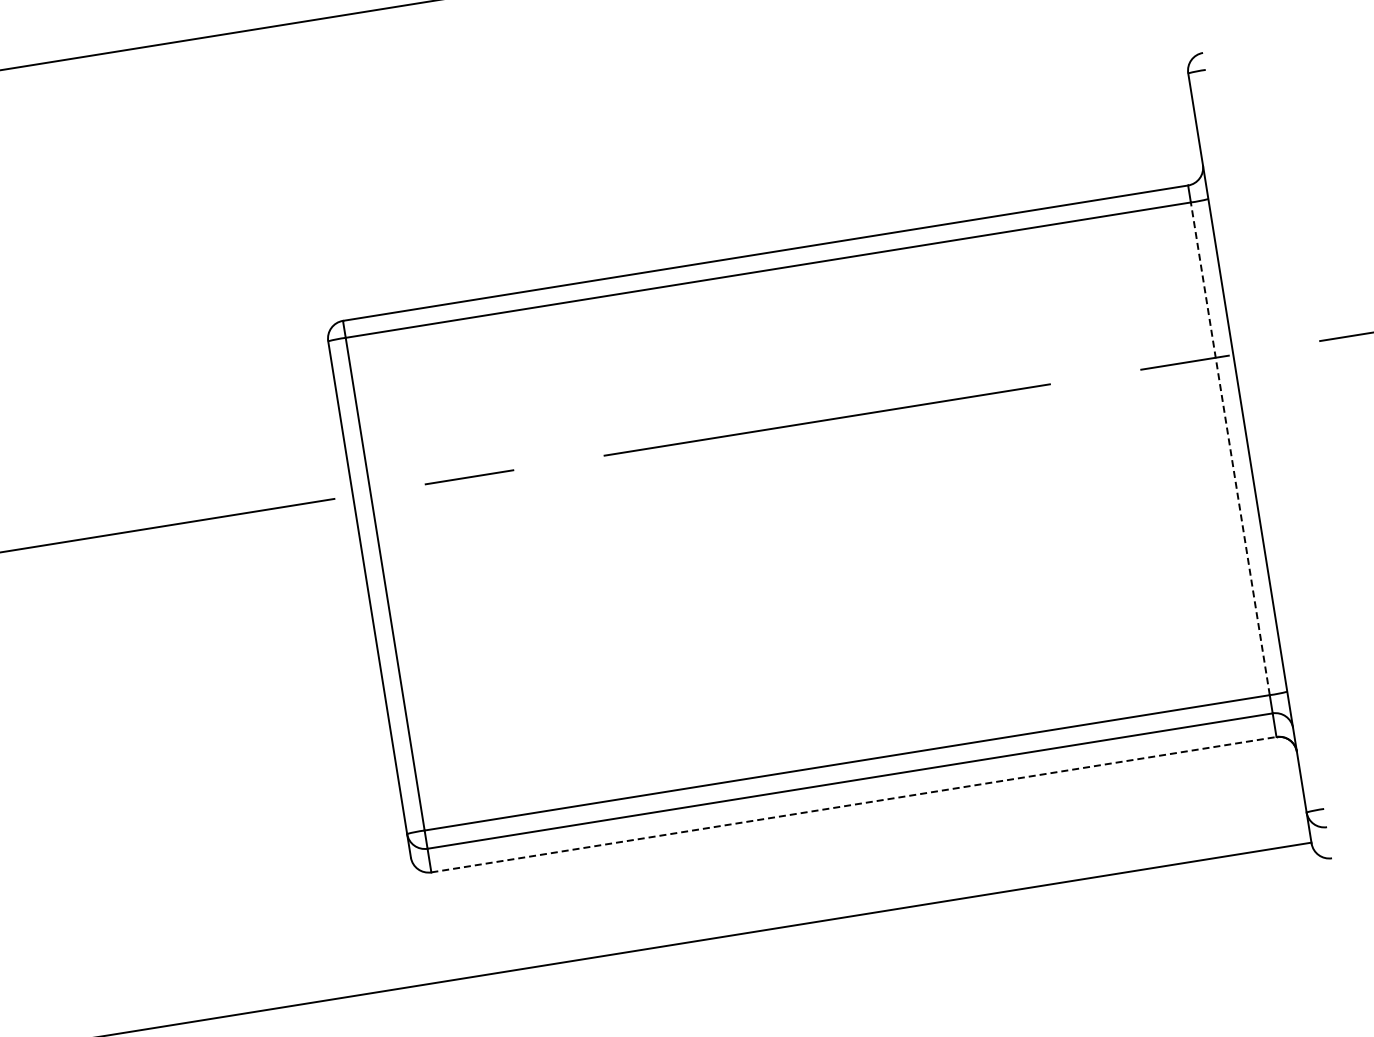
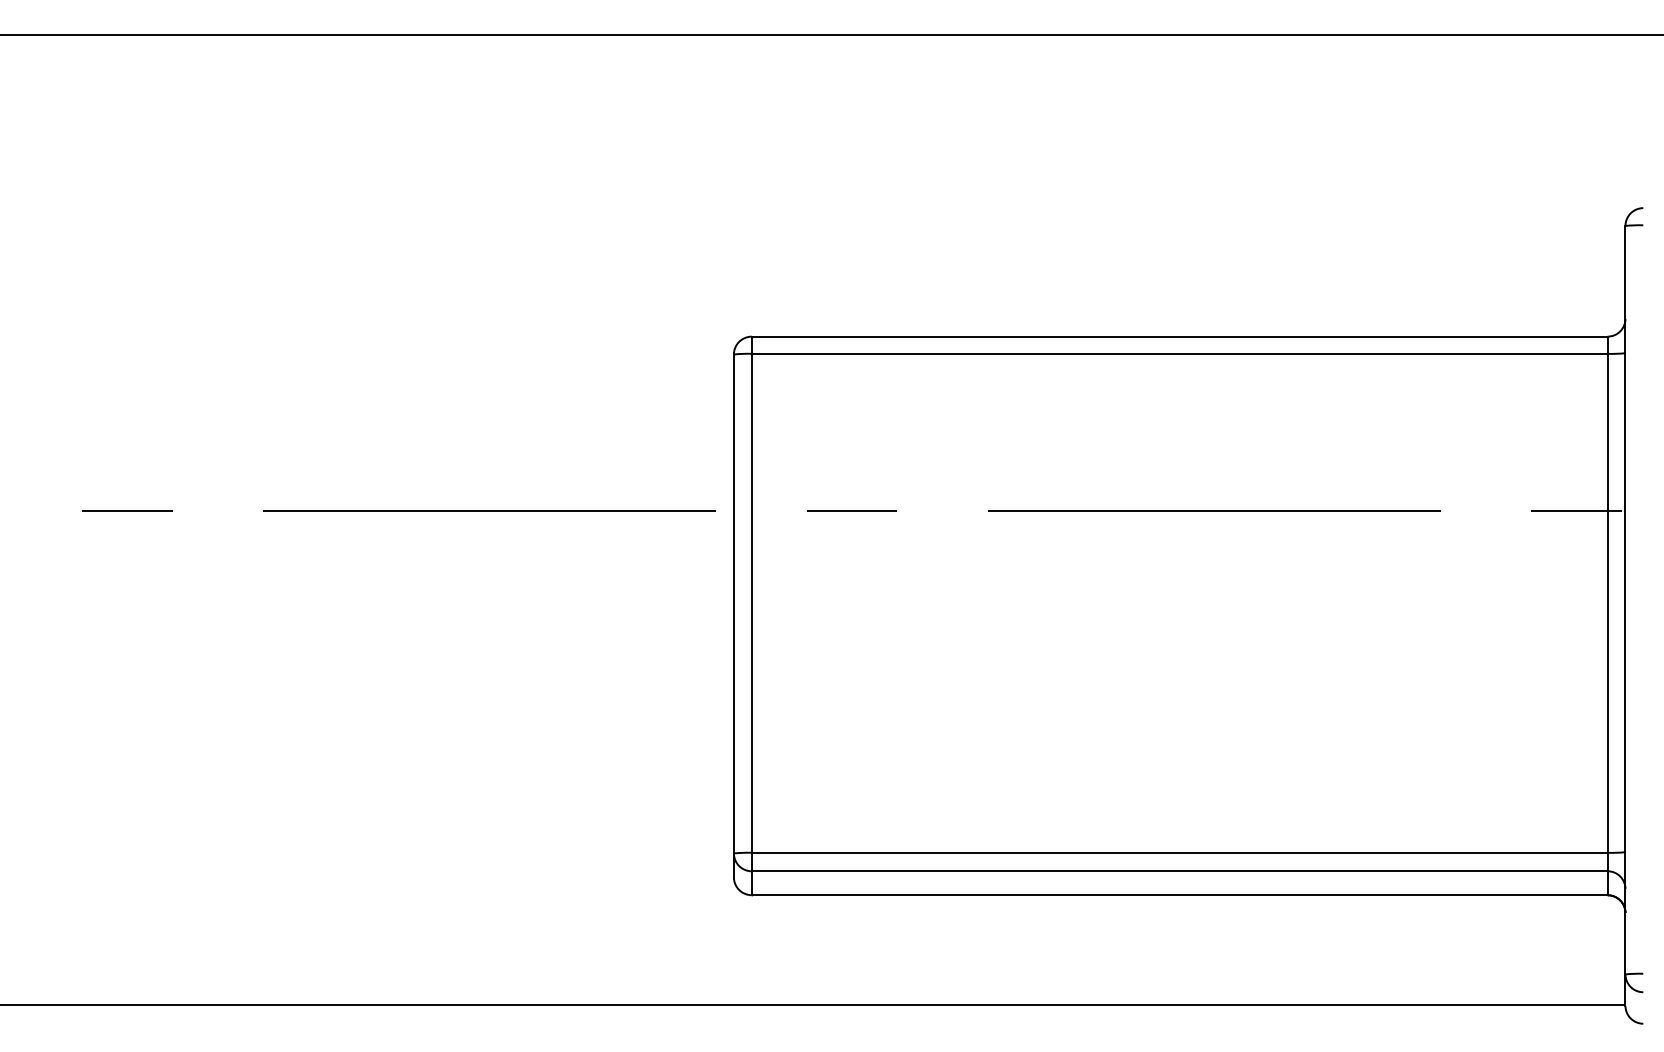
line: (1230, 448) -> (1607, 602), dashed -> solid
line: (853, 805) -> (1179, 895), dashed -> solid

